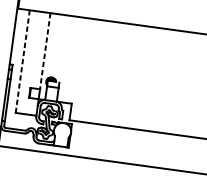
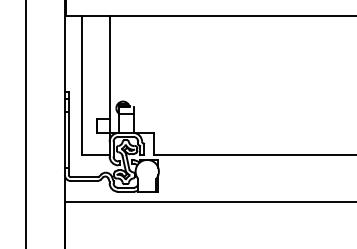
line: (45, 50) -> (109, 67), dashed -> solid
line: (22, 62) -> (81, 86), dashed -> solid

